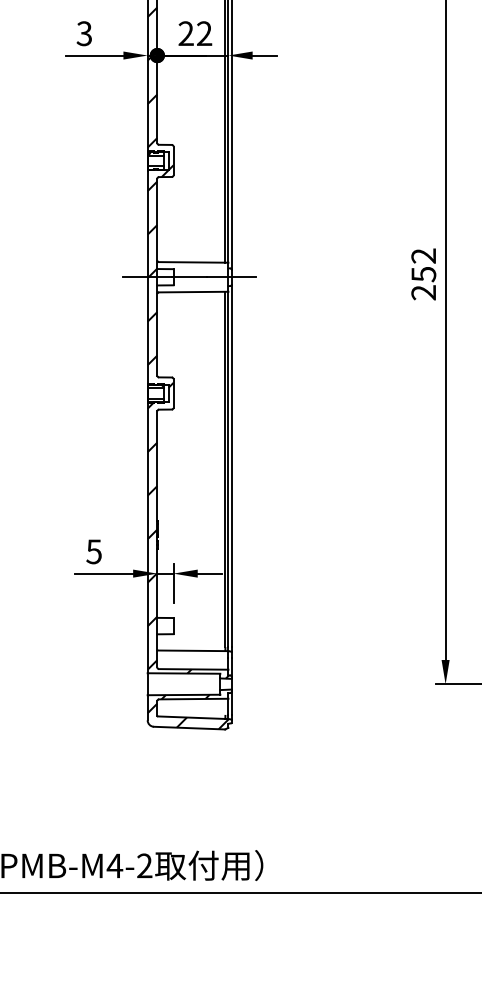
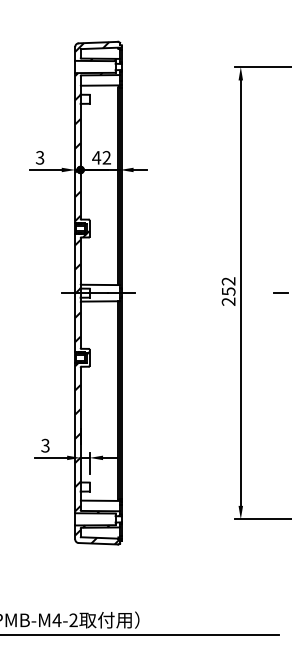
text: (185, 33) -> (96, 157), 22 -> 42
text: (94, 551) -> (45, 445), 5 -> 3

